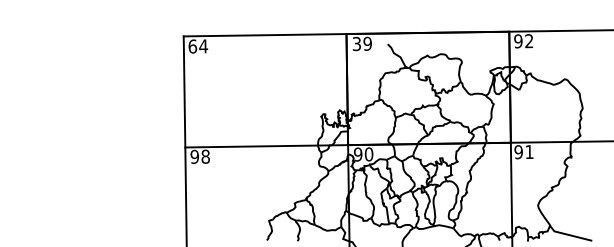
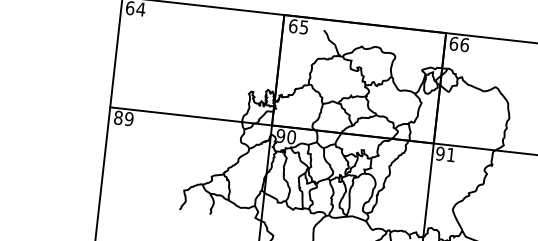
text: (523, 41) -> (459, 44), 92 -> 66
text: (361, 43) -> (298, 26), 39 -> 65
text: (199, 156) -> (123, 118), 98 -> 89

